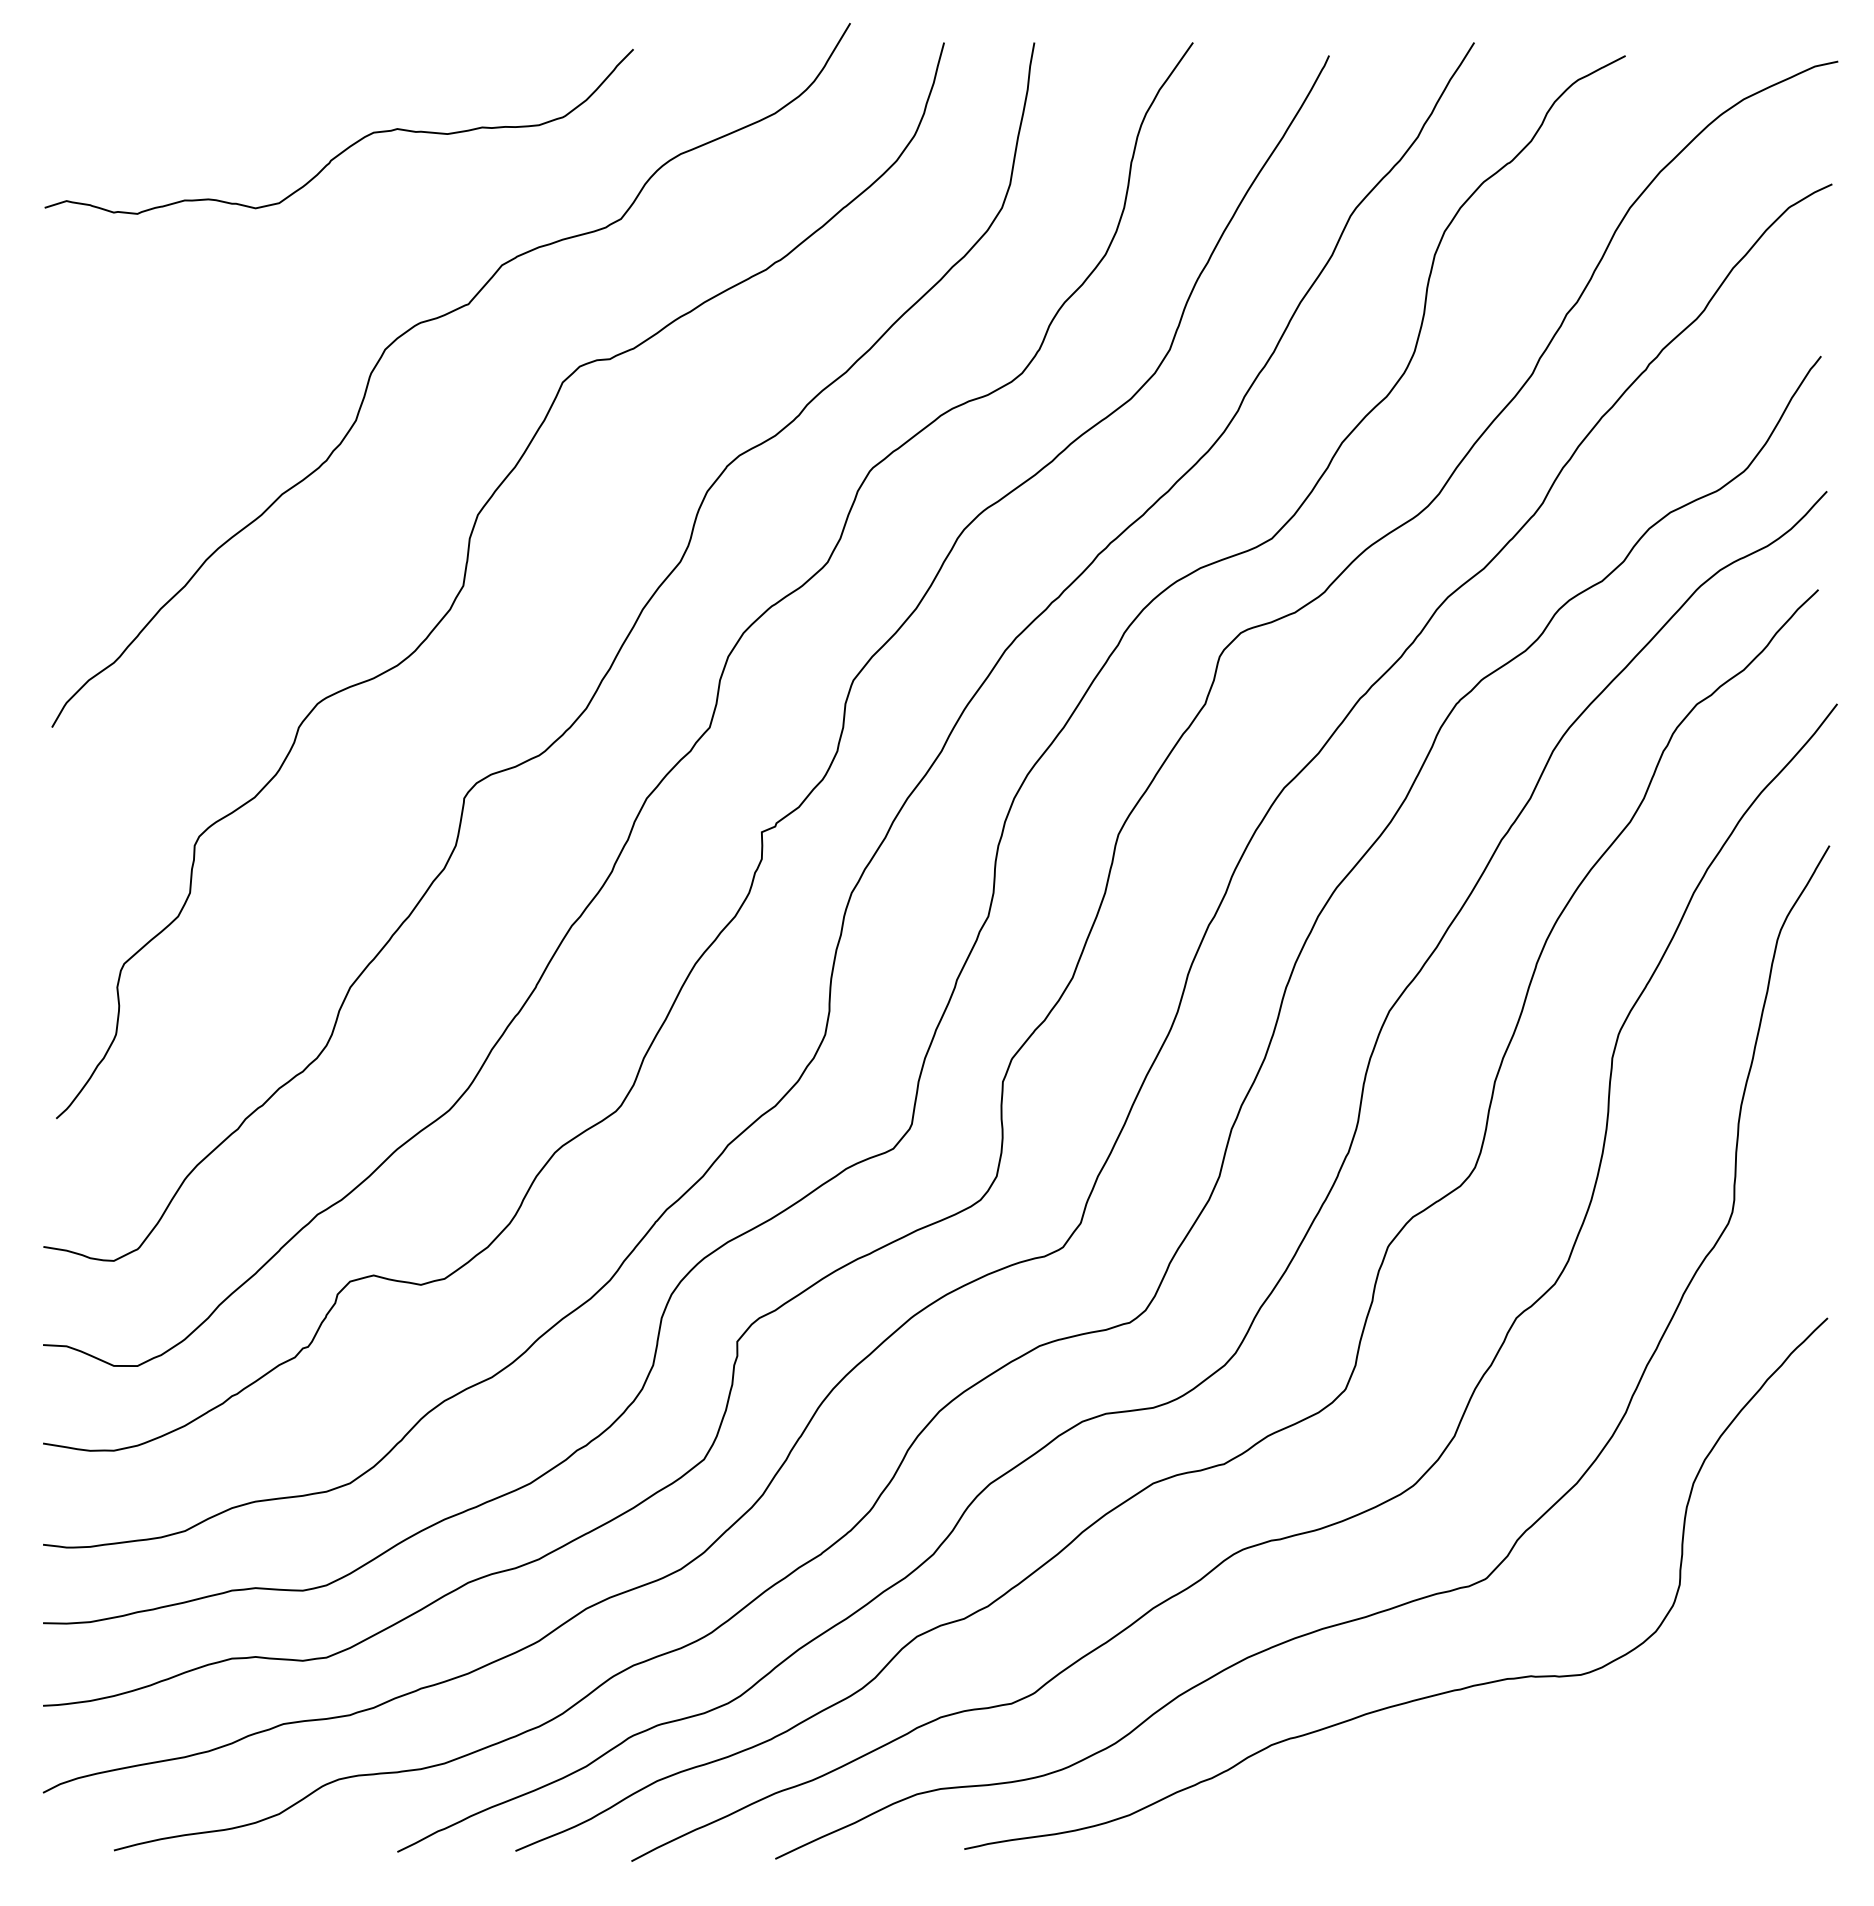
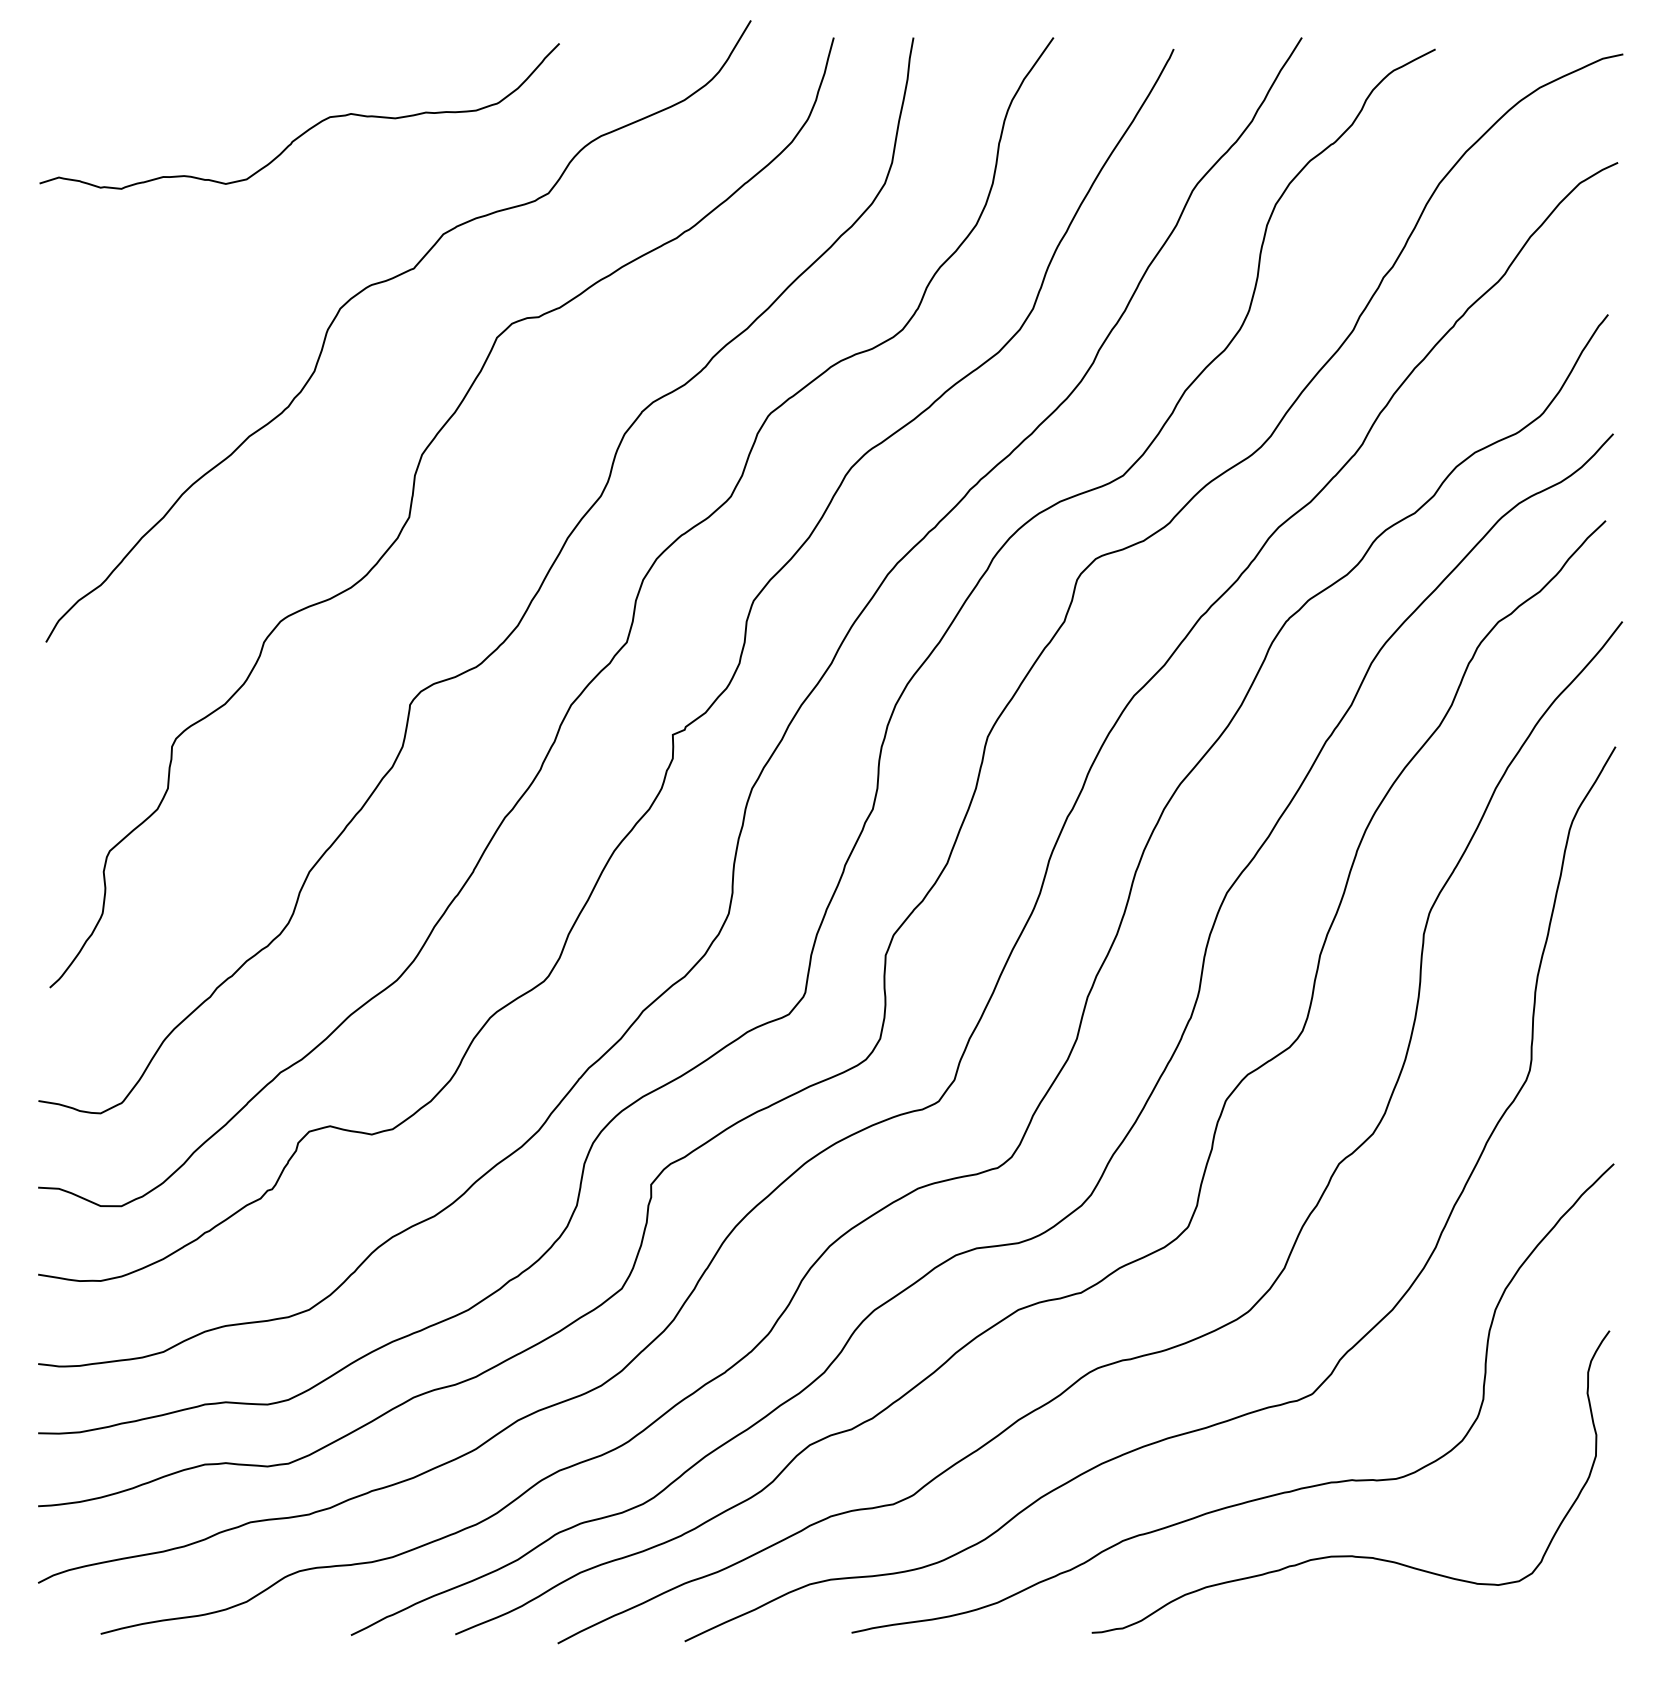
curve: (1529, 1761) -> (1350, 1555), added

